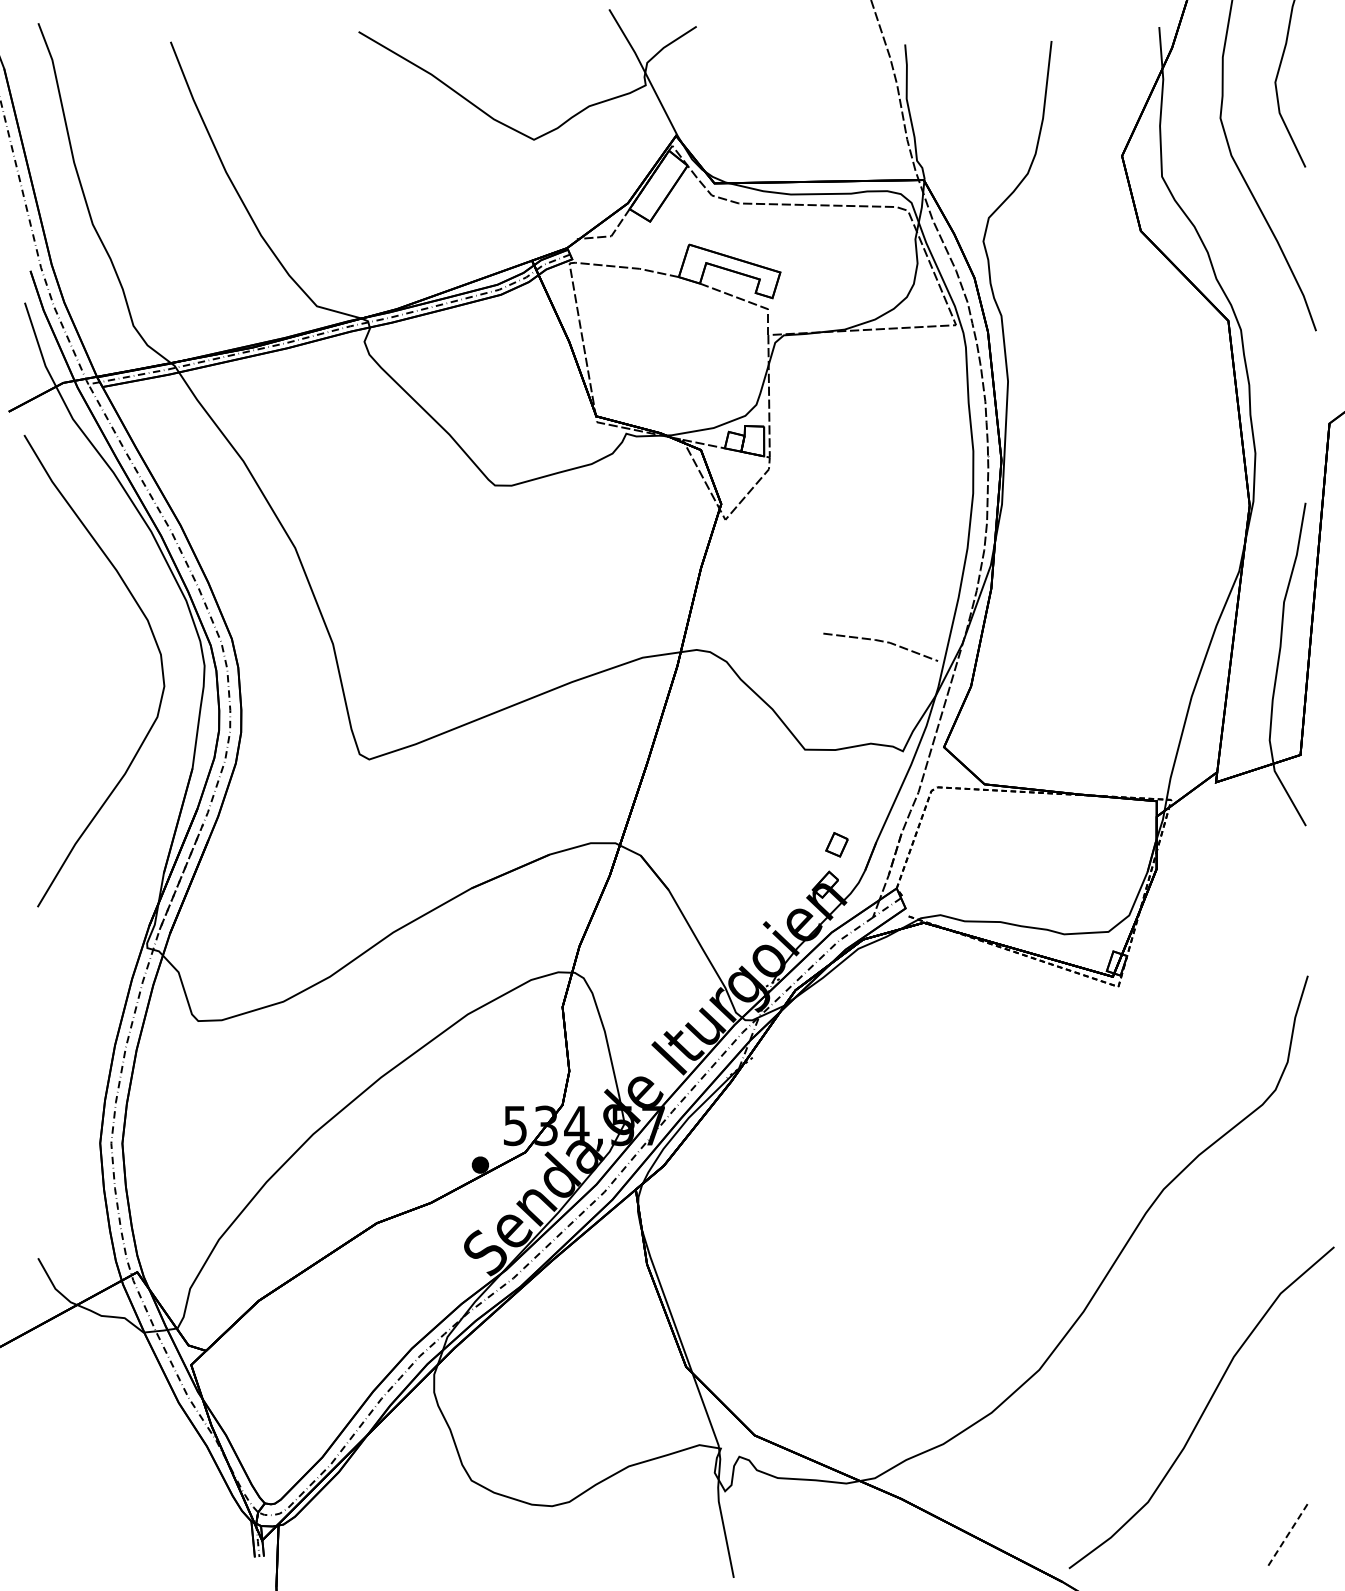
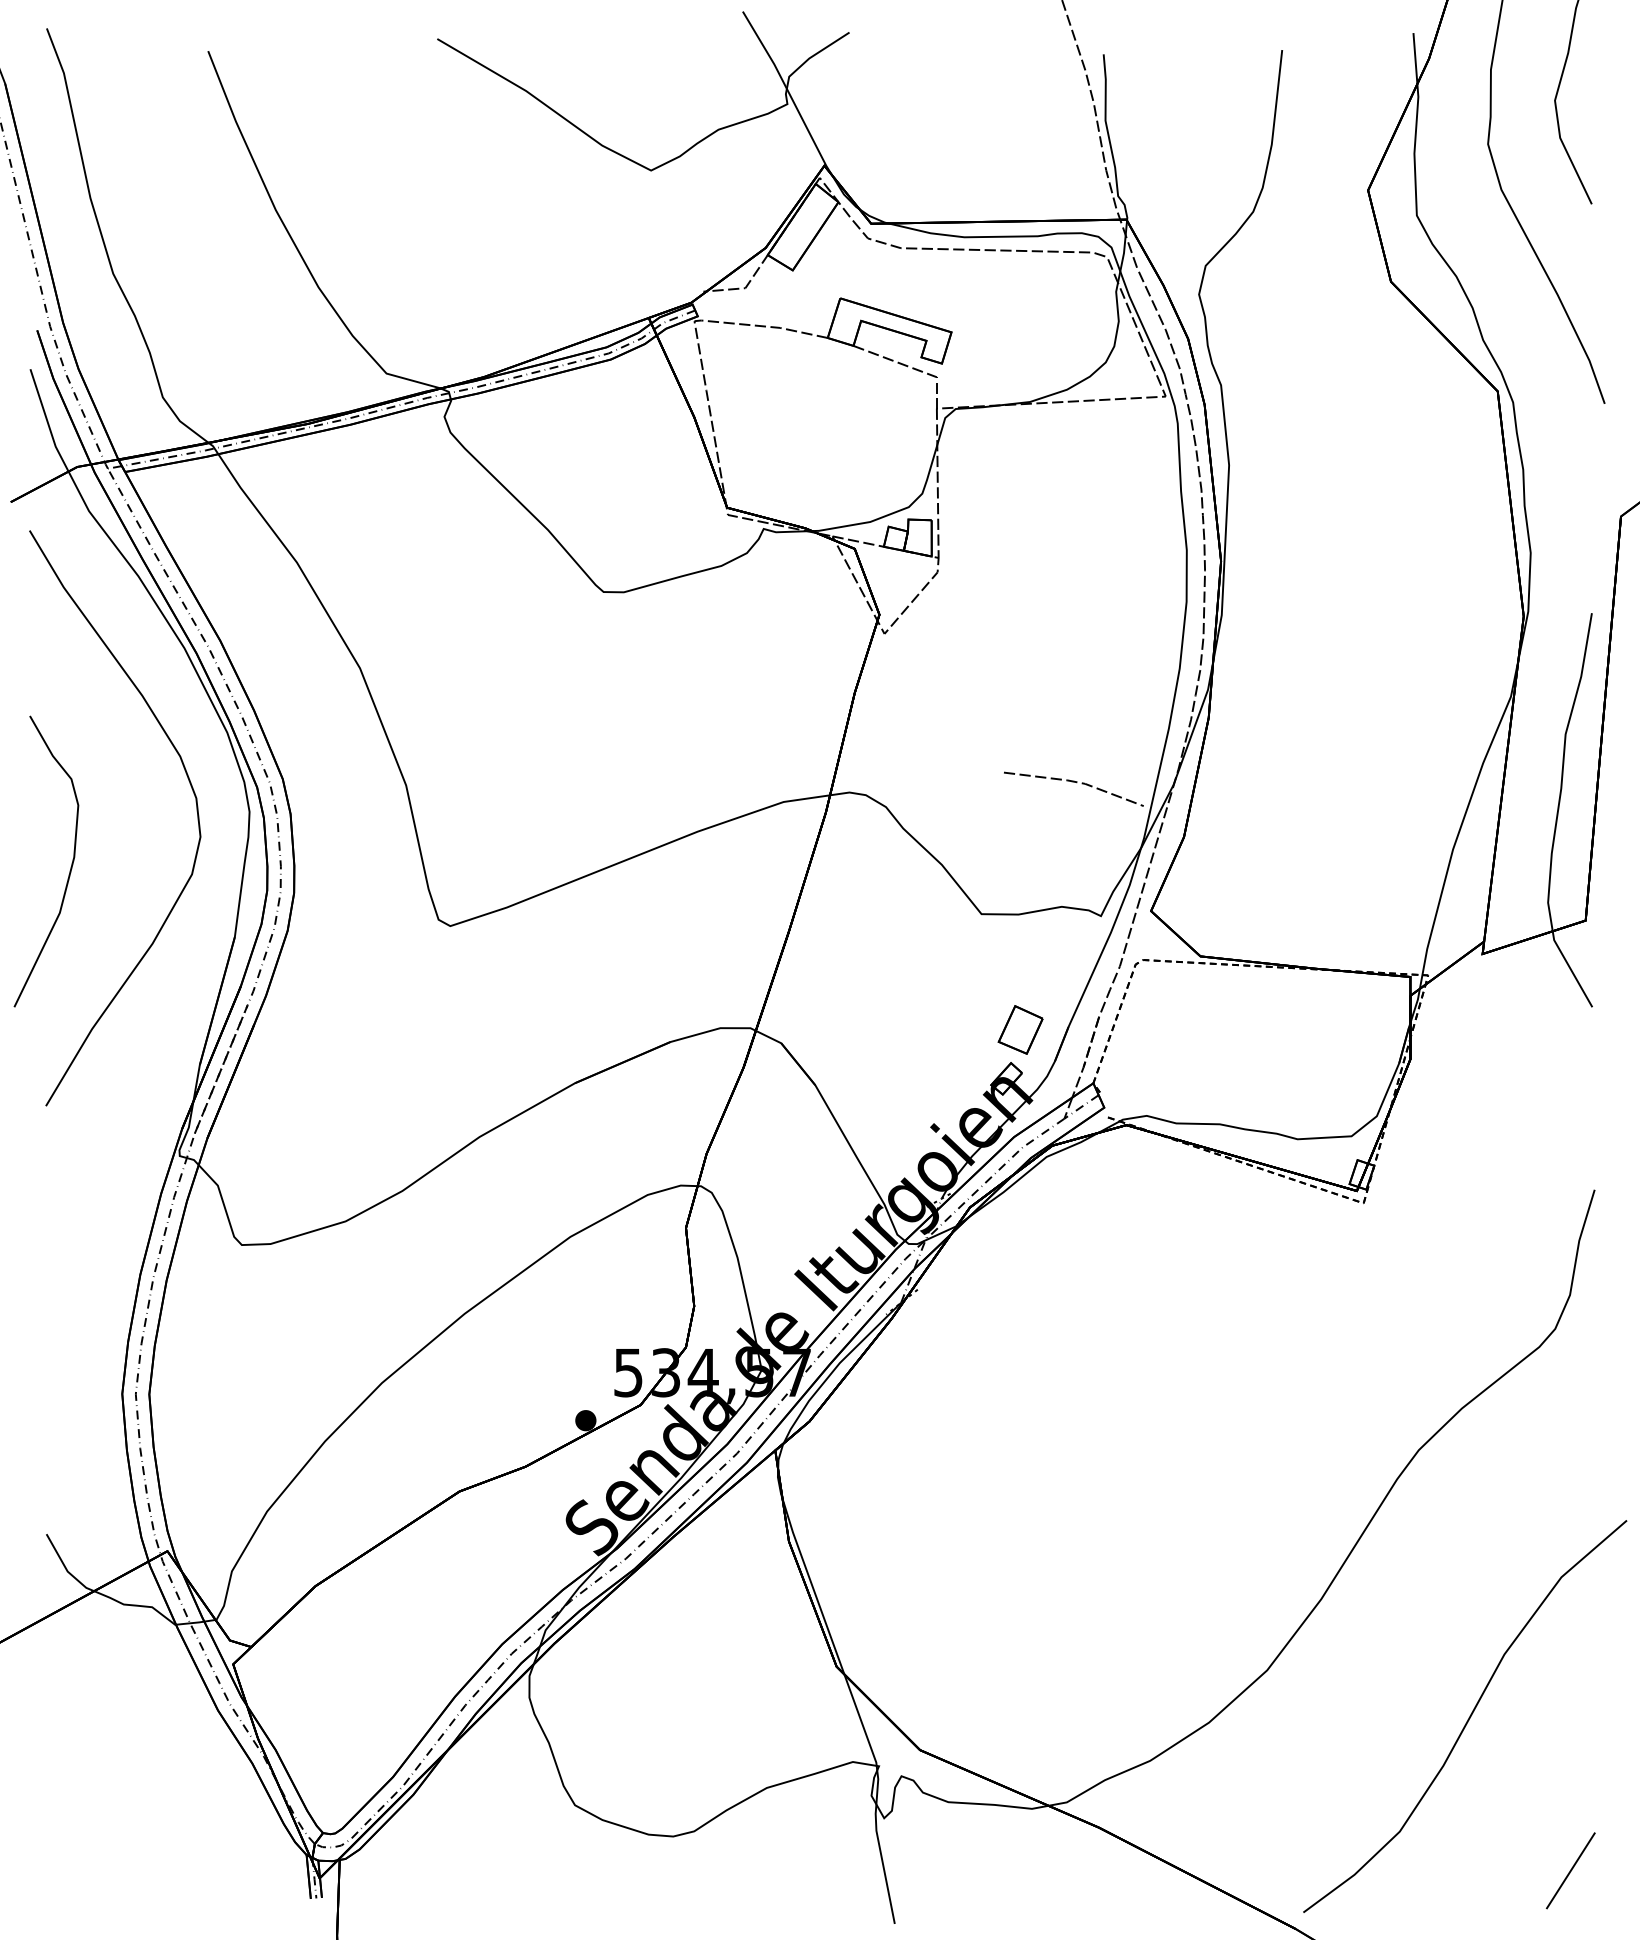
curve: (57, 711) -> (70, 867), added
part: (836, 844) -> (1019, 1029), size x1.67
line: (1288, 1533) -> (1571, 1869), dashed -> solid

